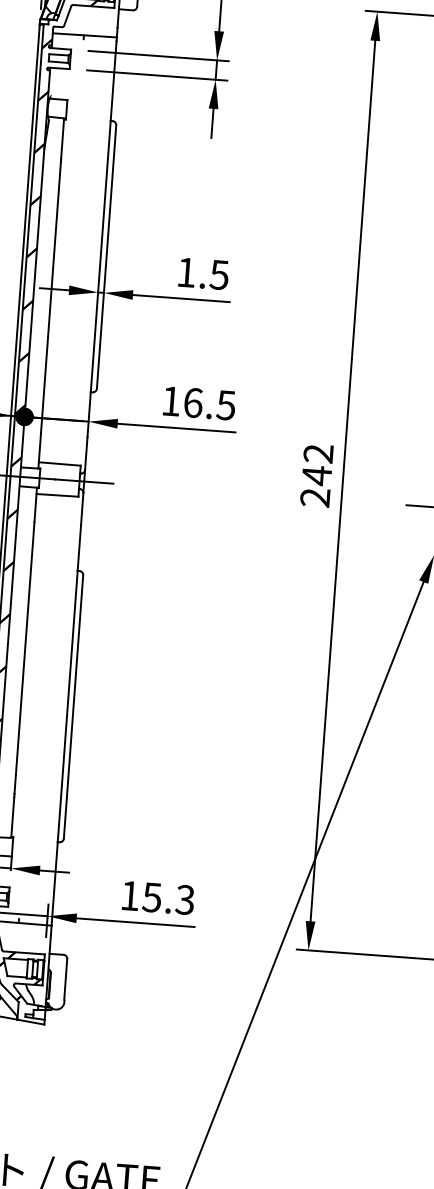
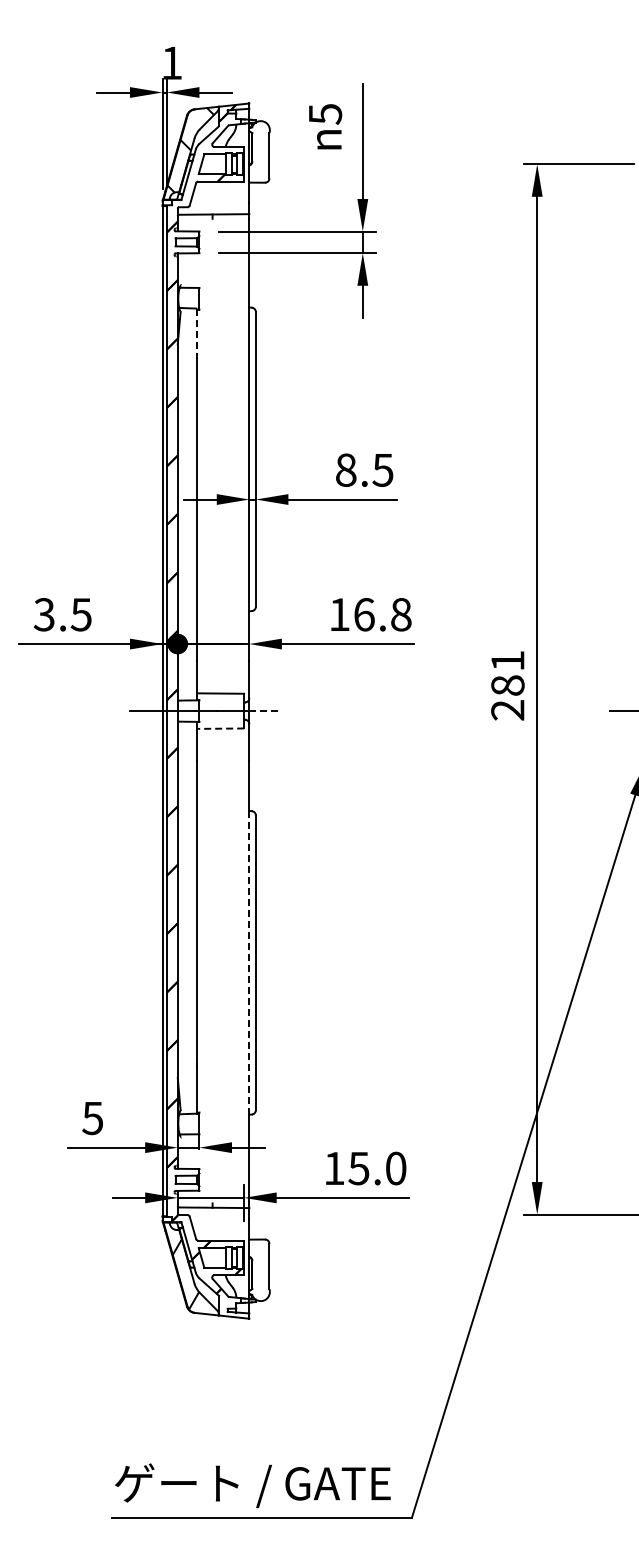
line: (62, 138) -> (197, 331), solid -> dashed
text: (186, 271) -> (346, 469), 1.5 -> 8.5
text: (225, 405) -> (400, 614), 16.5 -> 16.8
text: (317, 464) -> (507, 673), 242 -> 281
line: (99, 483) -> (266, 711), solid -> dashed
line: (57, 495) -> (220, 728), solid -> dashed
line: (67, 706) -> (249, 962), solid -> dashed
text: (184, 899) -> (395, 1168), 15.3 -> 15.0

